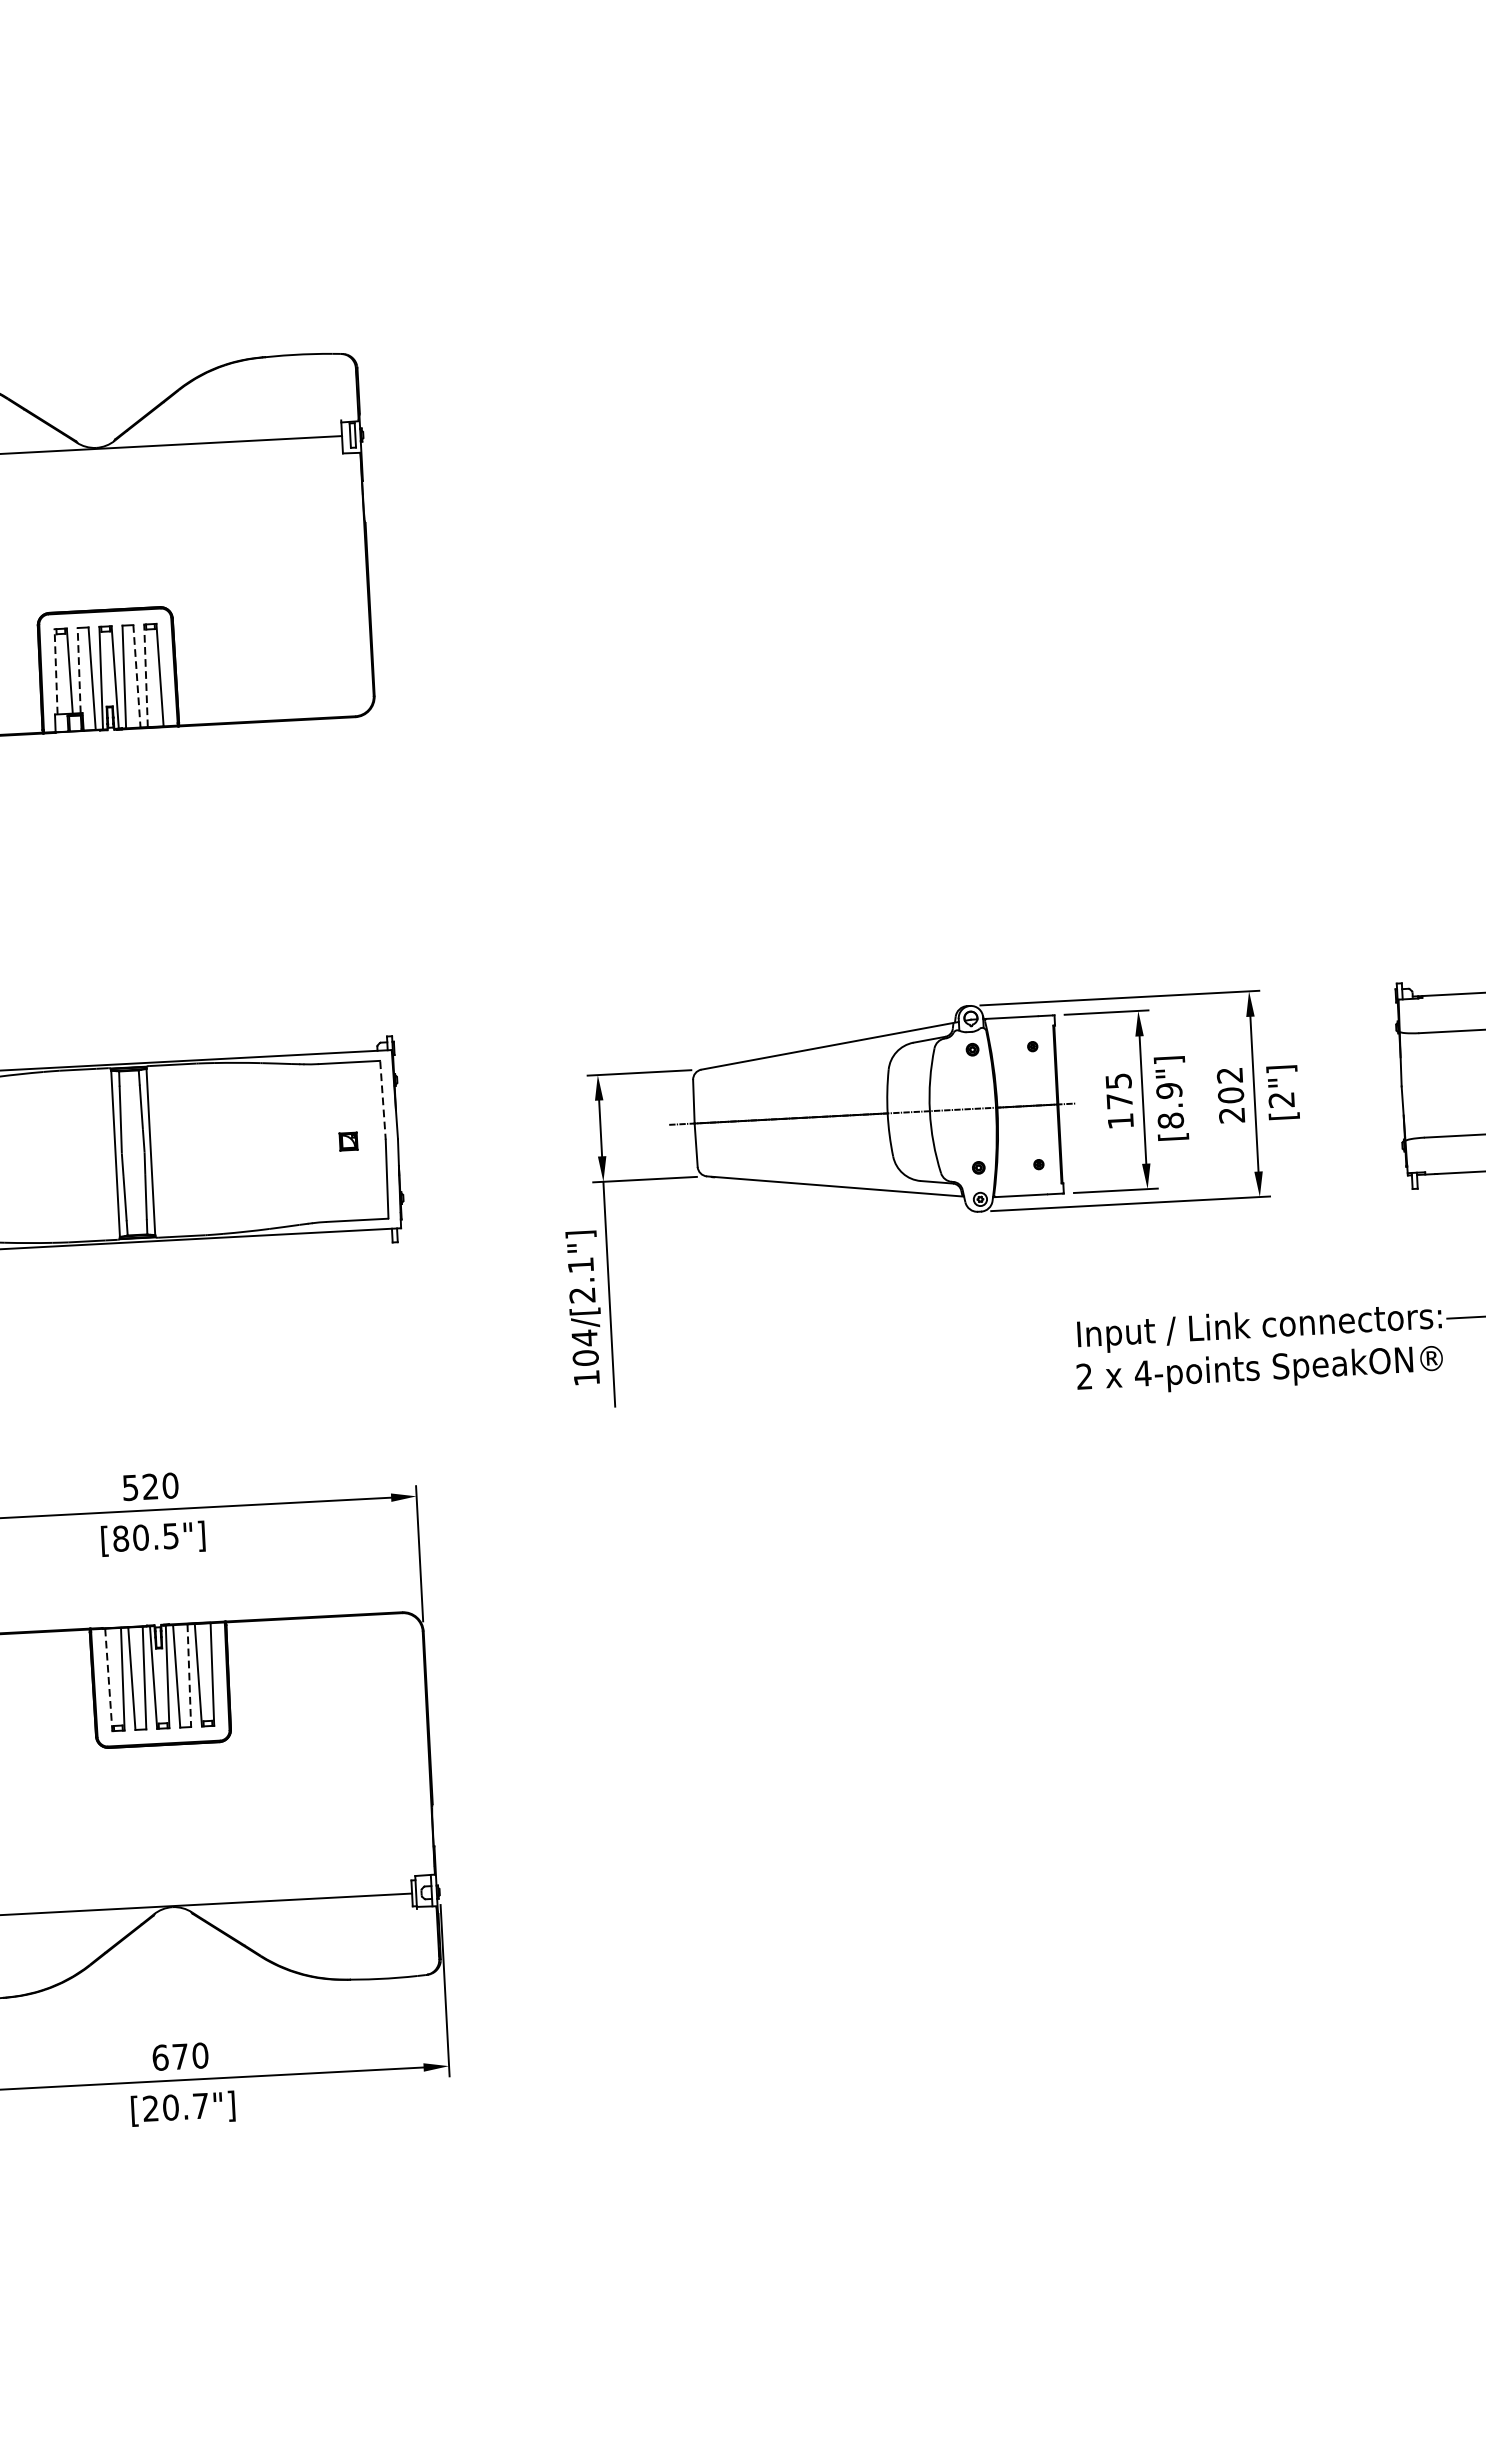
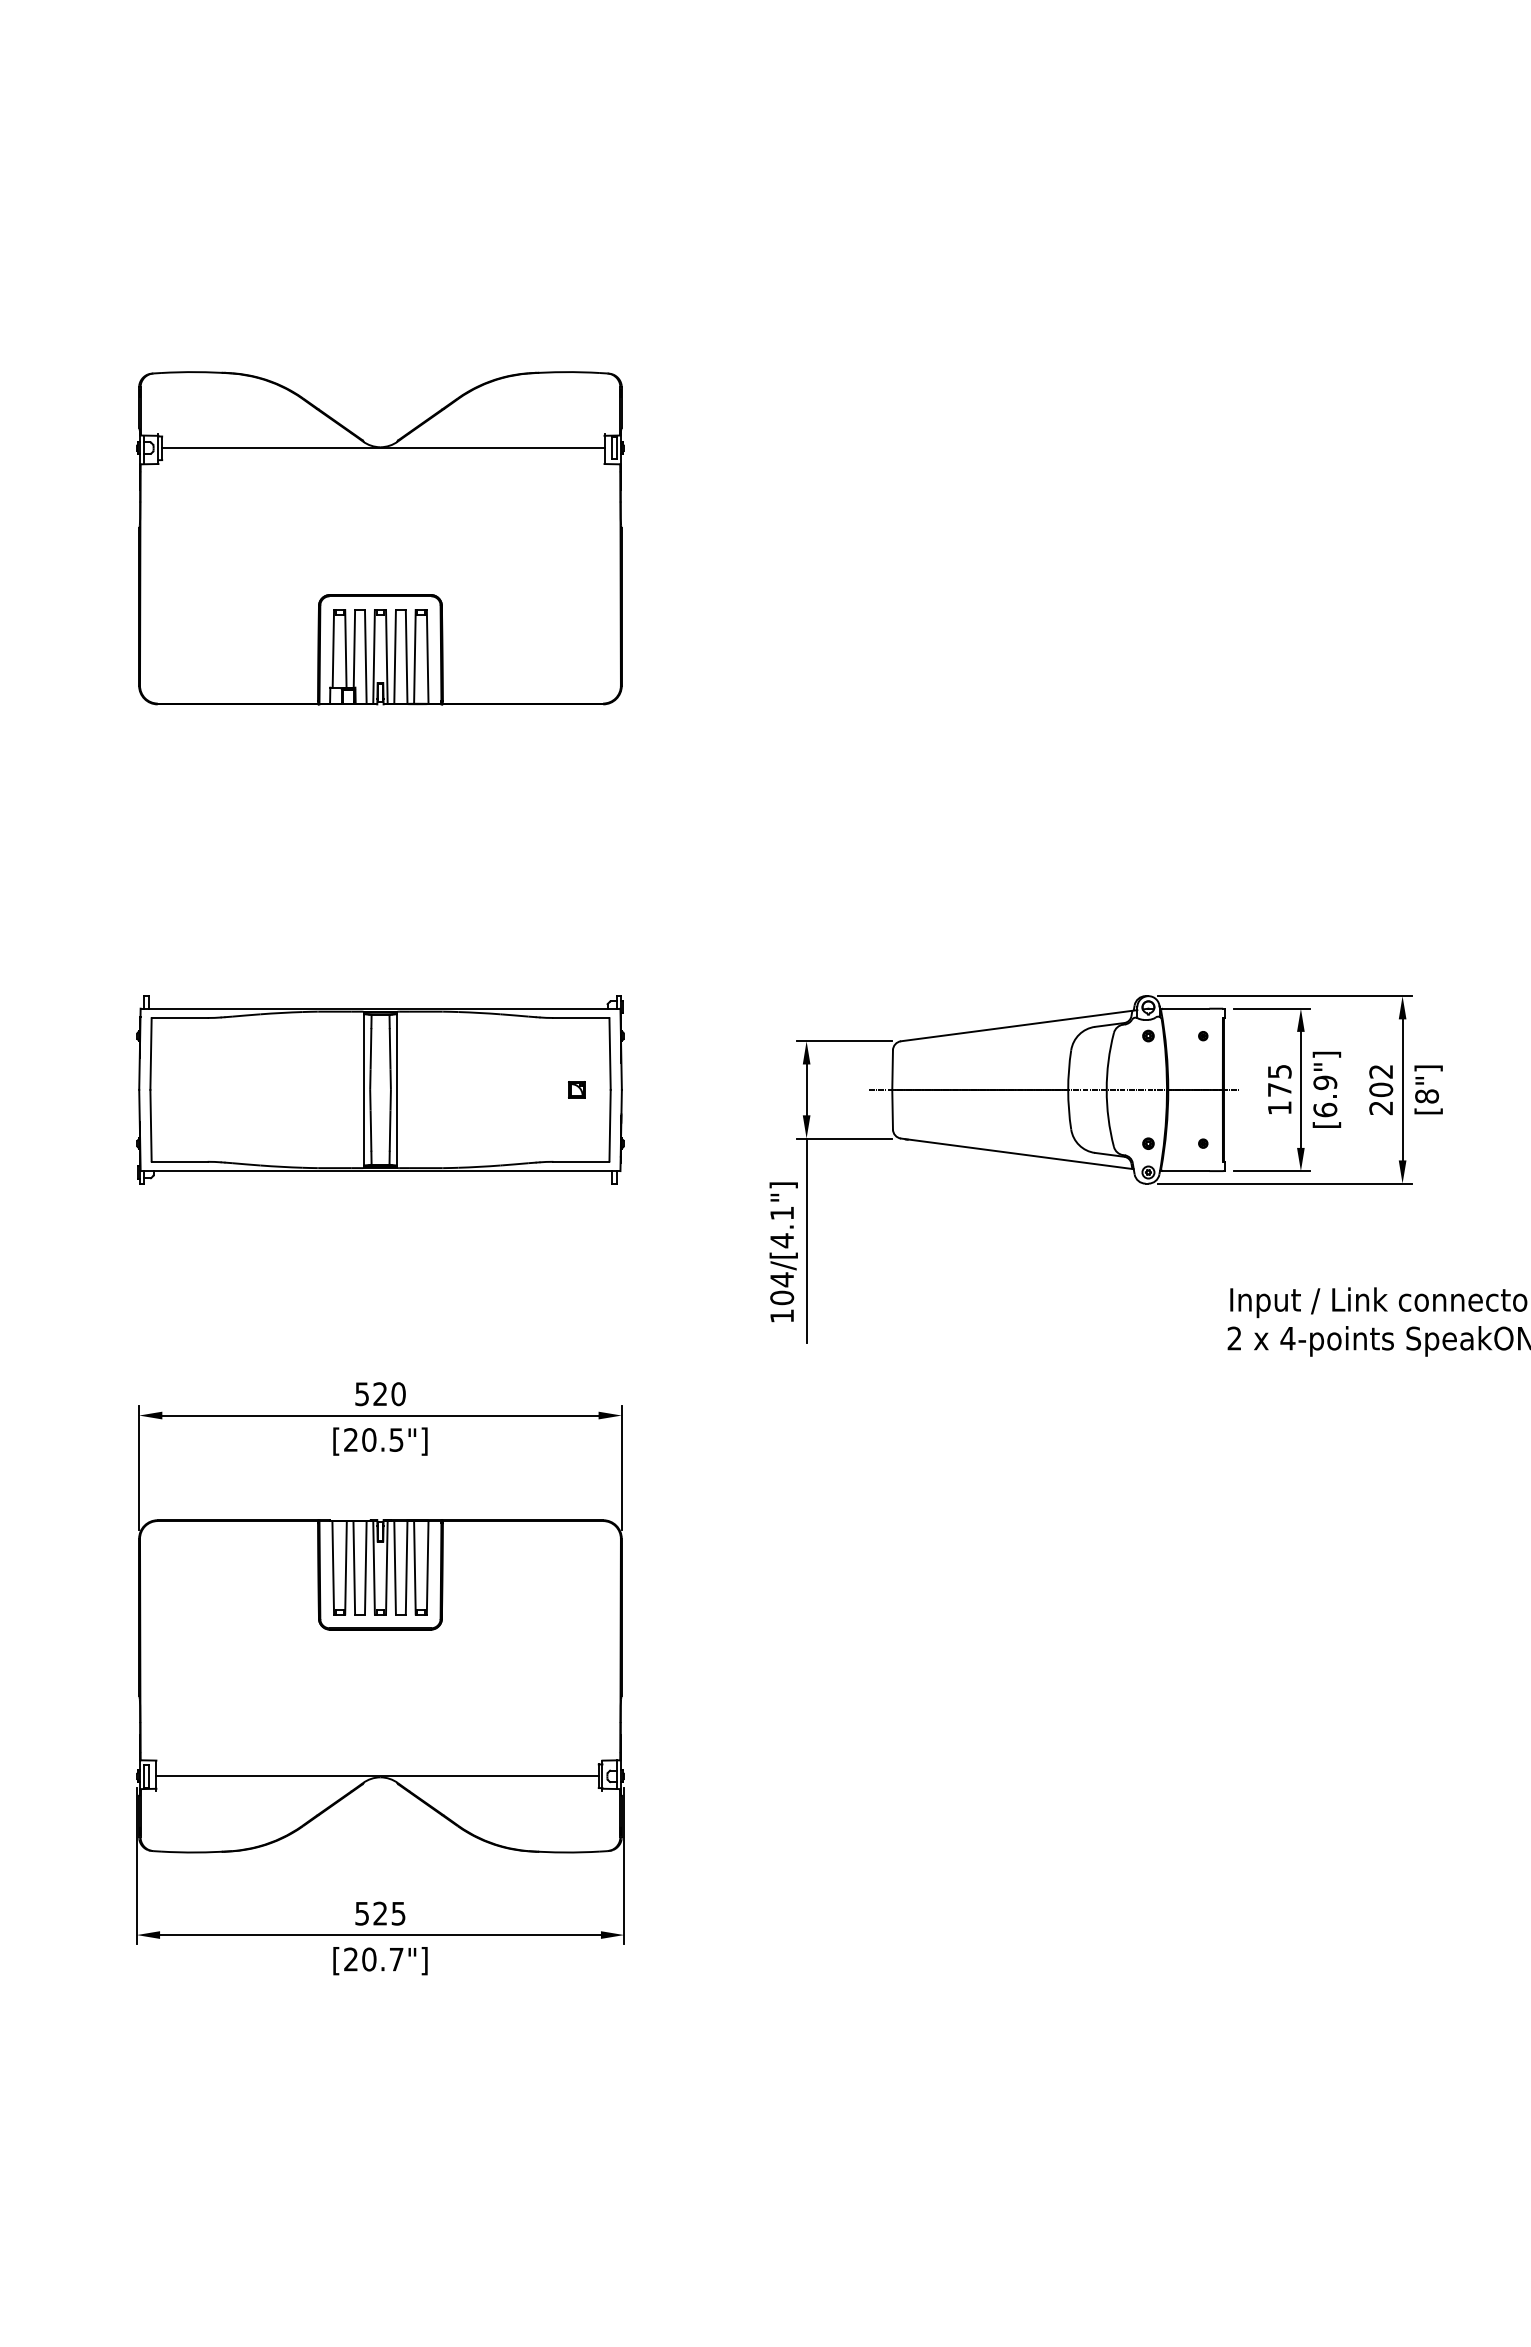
line: (79, 670) -> (354, 648), dashed -> solid
line: (56, 671) -> (333, 648), dashed -> solid
line: (136, 675) -> (406, 656), dashed -> solid
line: (145, 675) -> (414, 656), dashed -> solid
text: (1282, 1099) -> (1427, 1096), [2"] -> [8"]
line: (383, 1100) -> (610, 1054), dashed -> solid
text: (1171, 1120) -> (1325, 1109), [8.9"] -> [6.9"]
text: (581, 1295) -> (781, 1240), 104/[2.1"] -> 104/[4.1"]
text: (121, 1538) -> (351, 1439), [80.5"] -> [20.5"]
line: (189, 1675) -> (406, 1567), dashed -> solid
line: (109, 1679) -> (333, 1567), dashed -> solid
text: (180, 2056) -> (380, 1913), 670 -> 525

